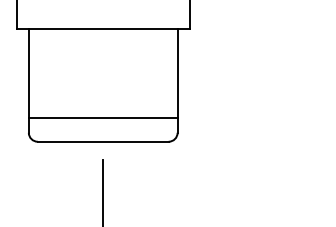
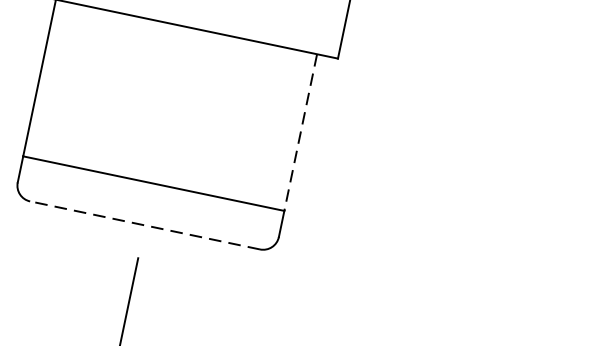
line: (177, 73) -> (300, 132), solid -> dashed
line: (102, 141) -> (143, 224), solid -> dashed

